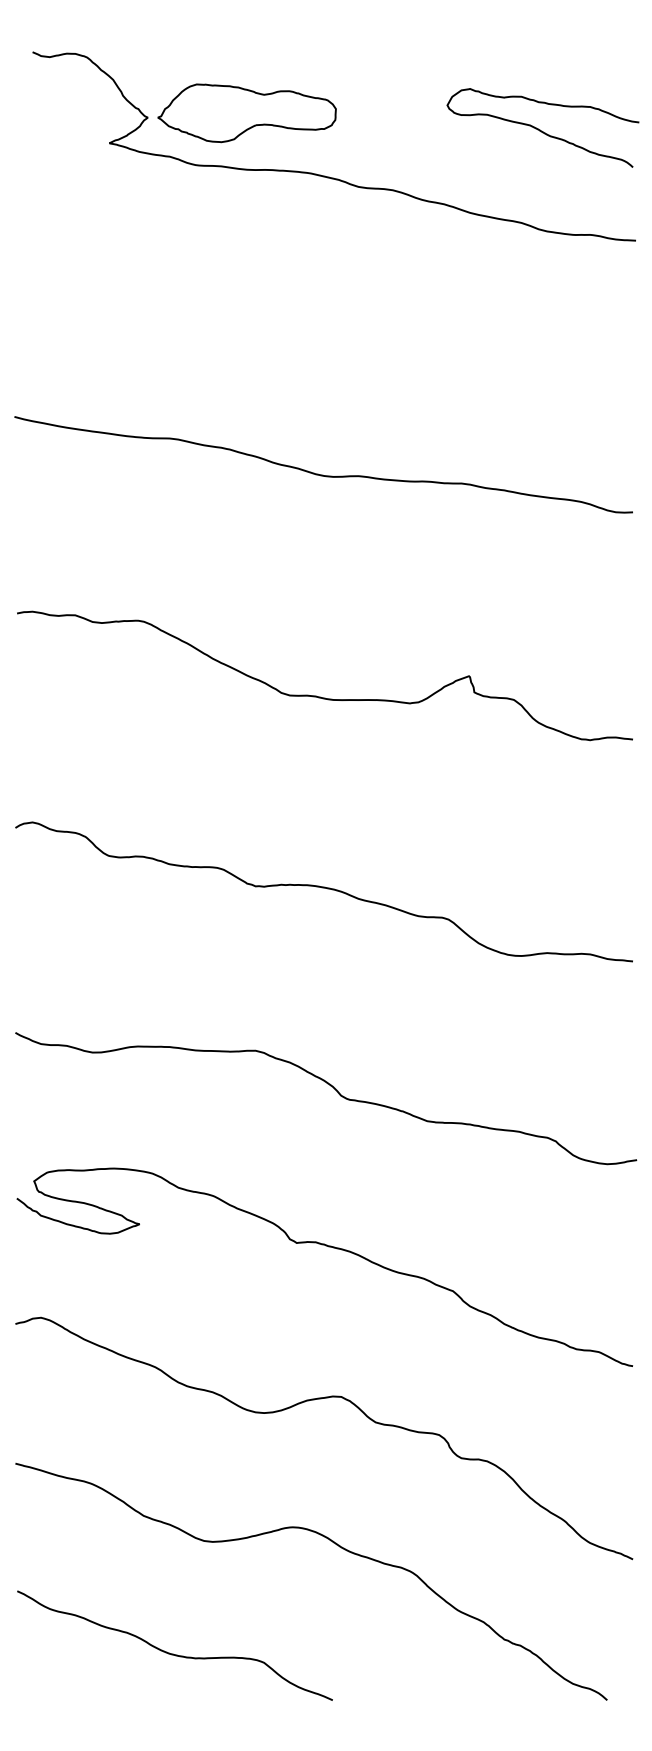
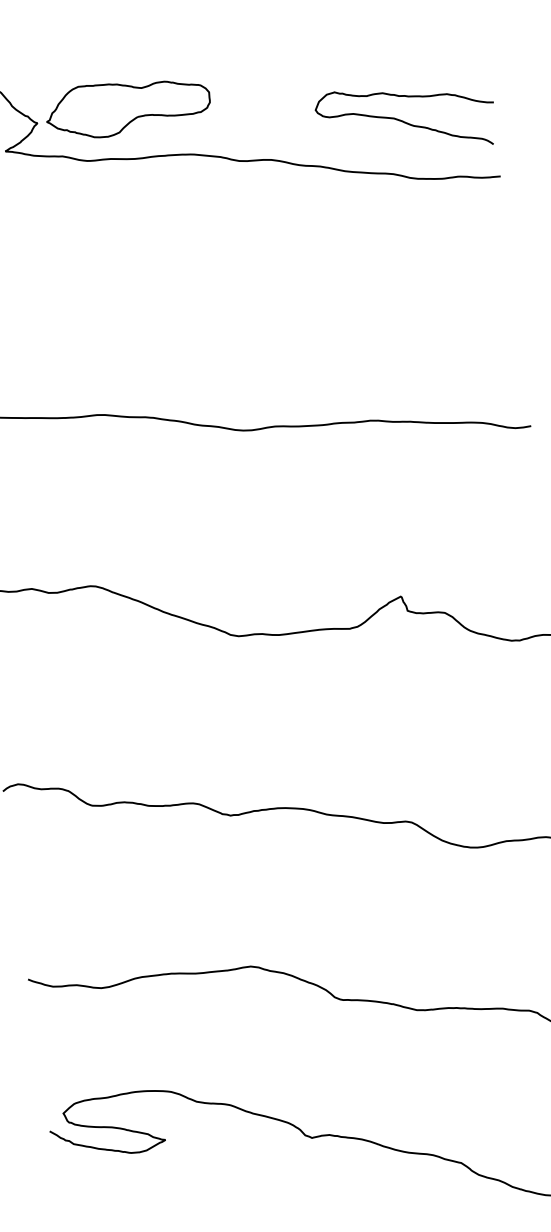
curve: (540, 129) -> (404, 120), moved

